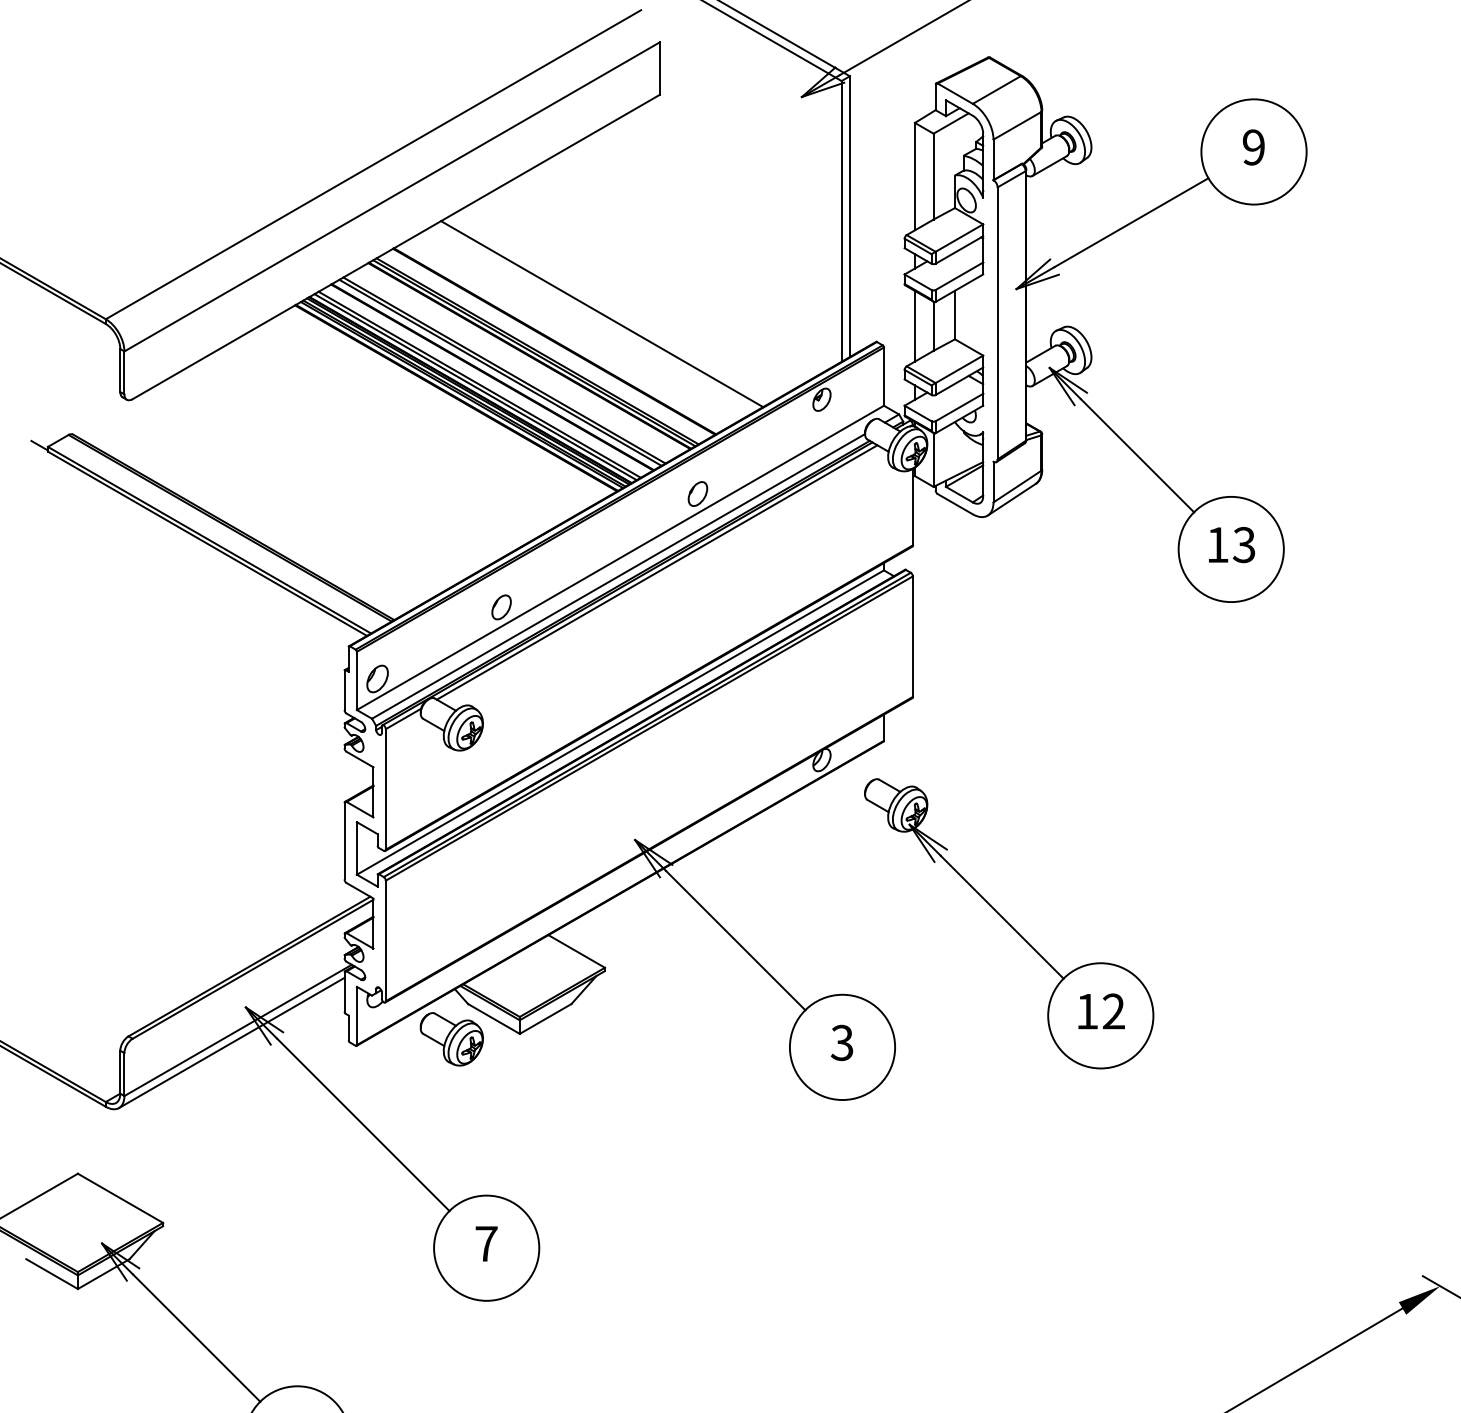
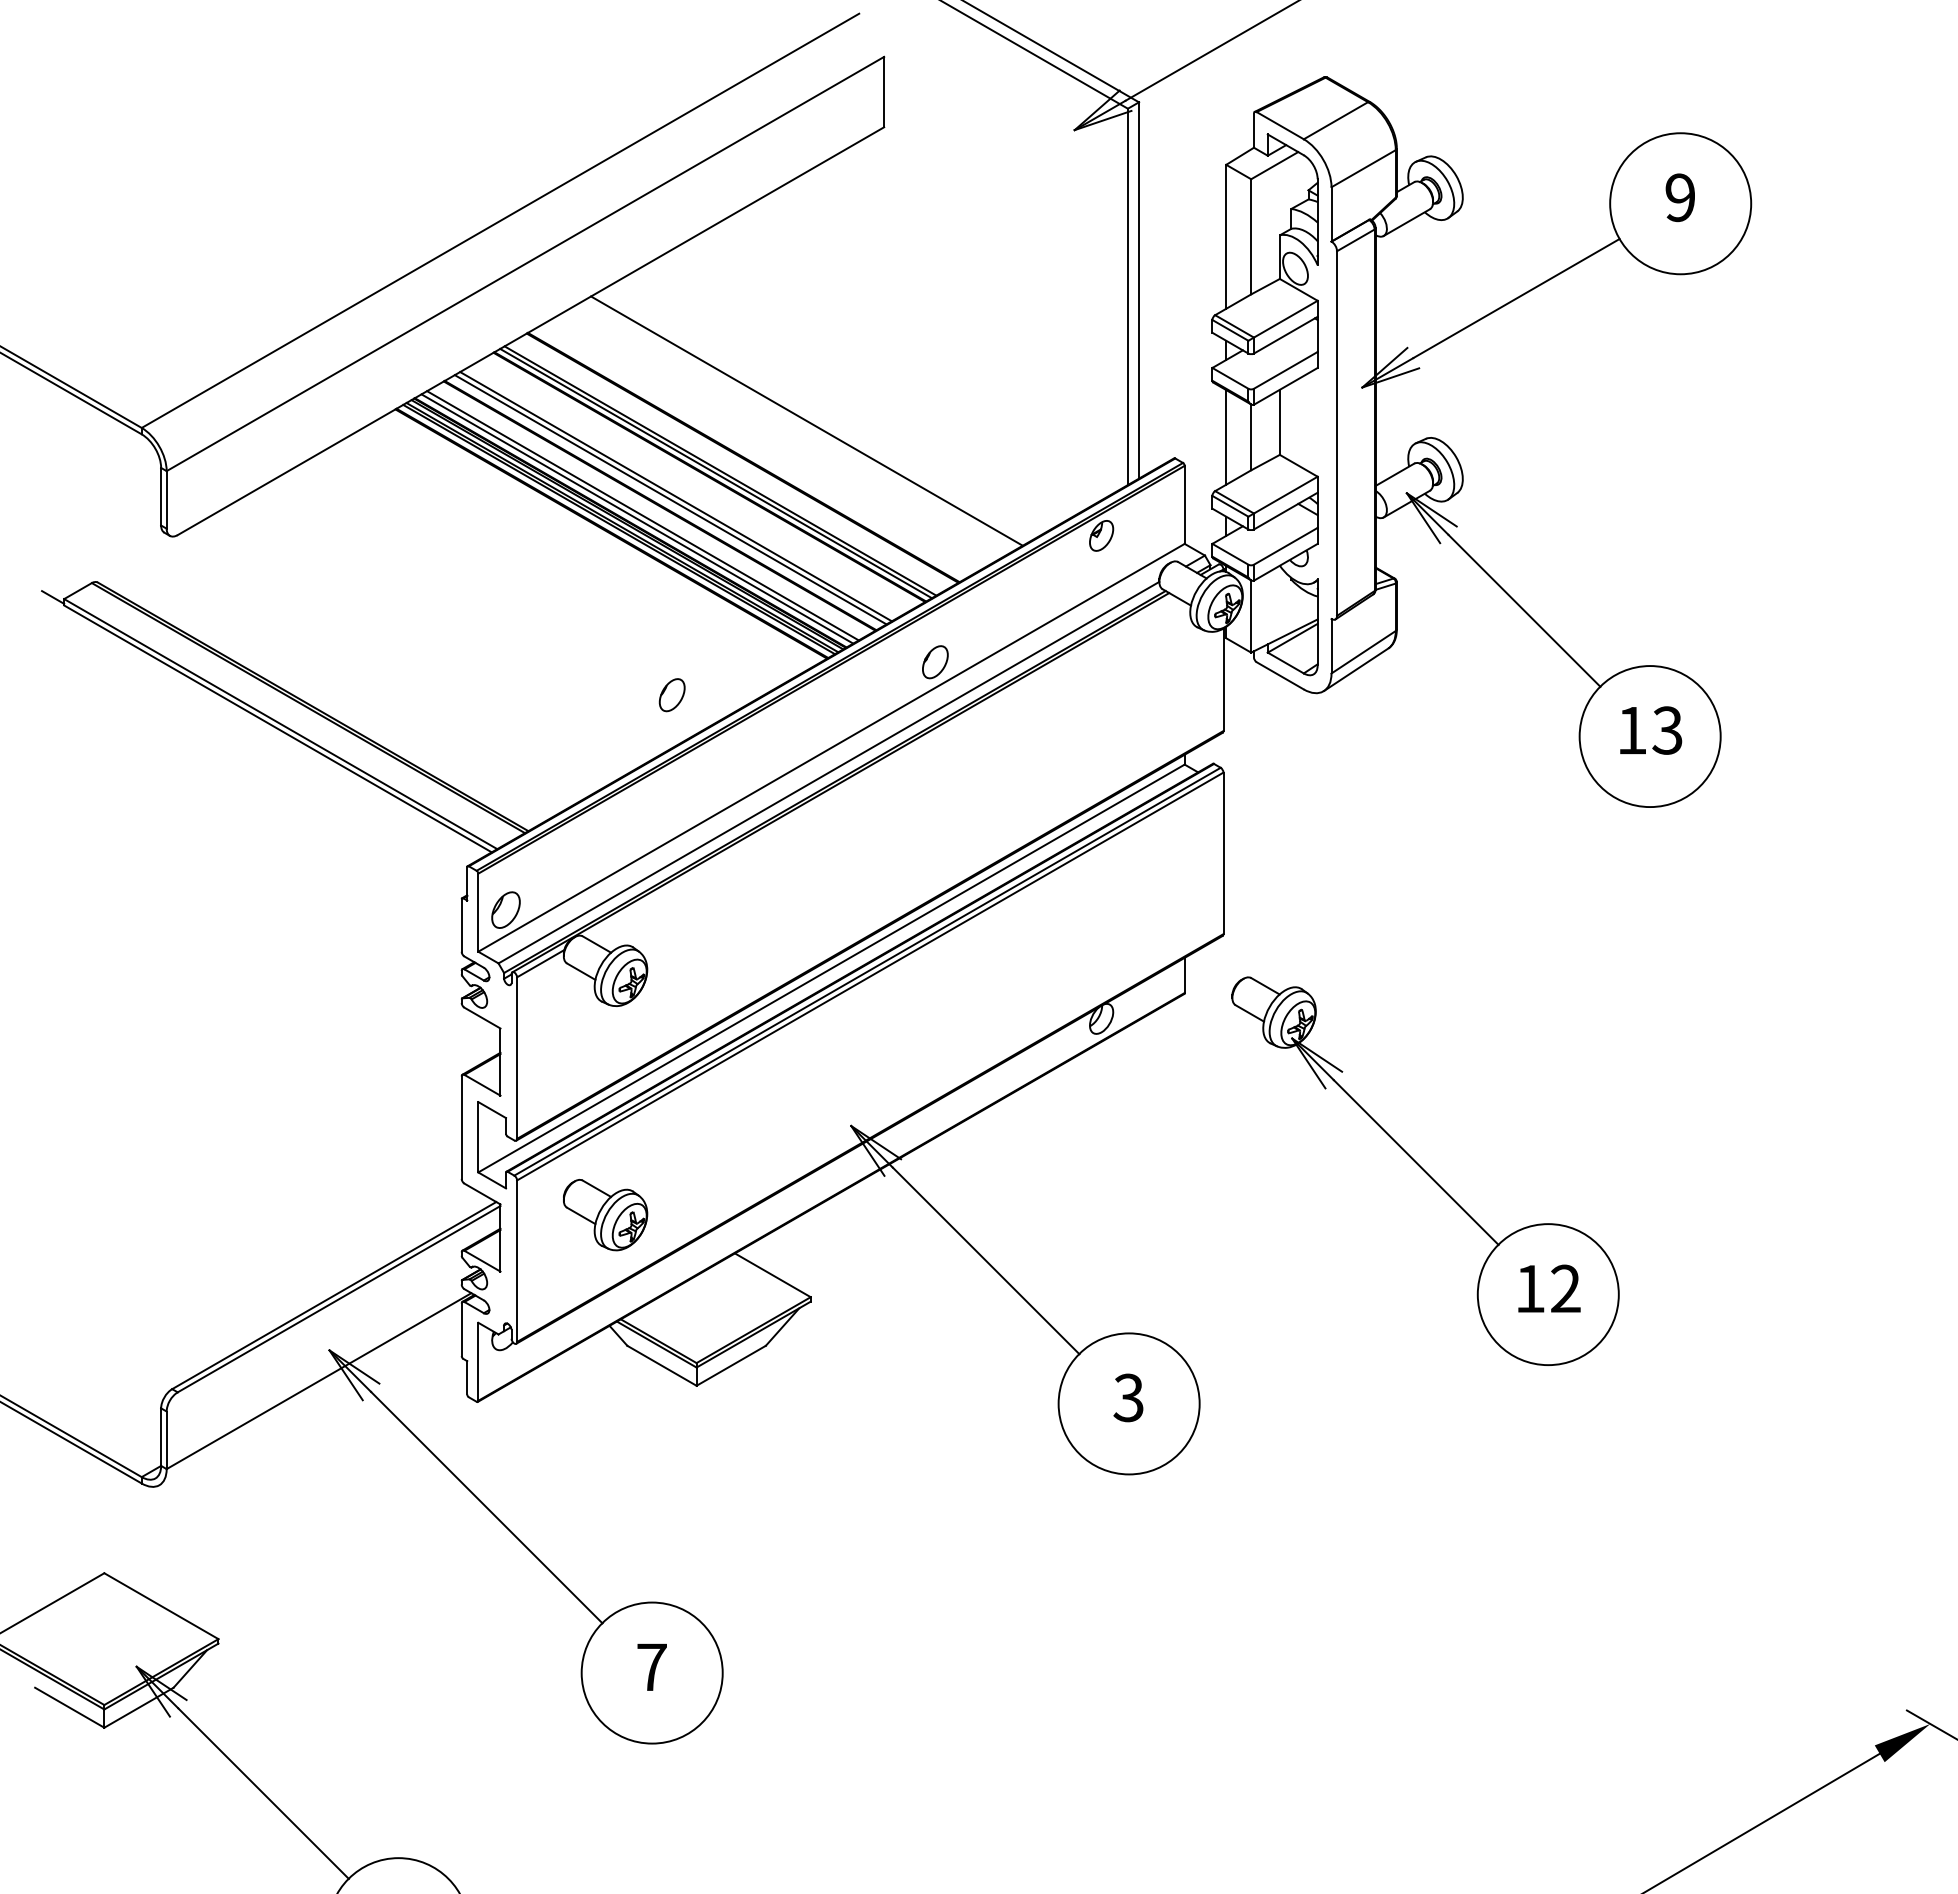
line: (657, 571) -> (880, 766), removed
part: (501, 607) -> (671, 695), moved
part: (1009, 923) -> (1425, 1170), moved
part: (451, 1039) -> (605, 1215), moved
line: (231, 1042) -> (310, 1397), removed

